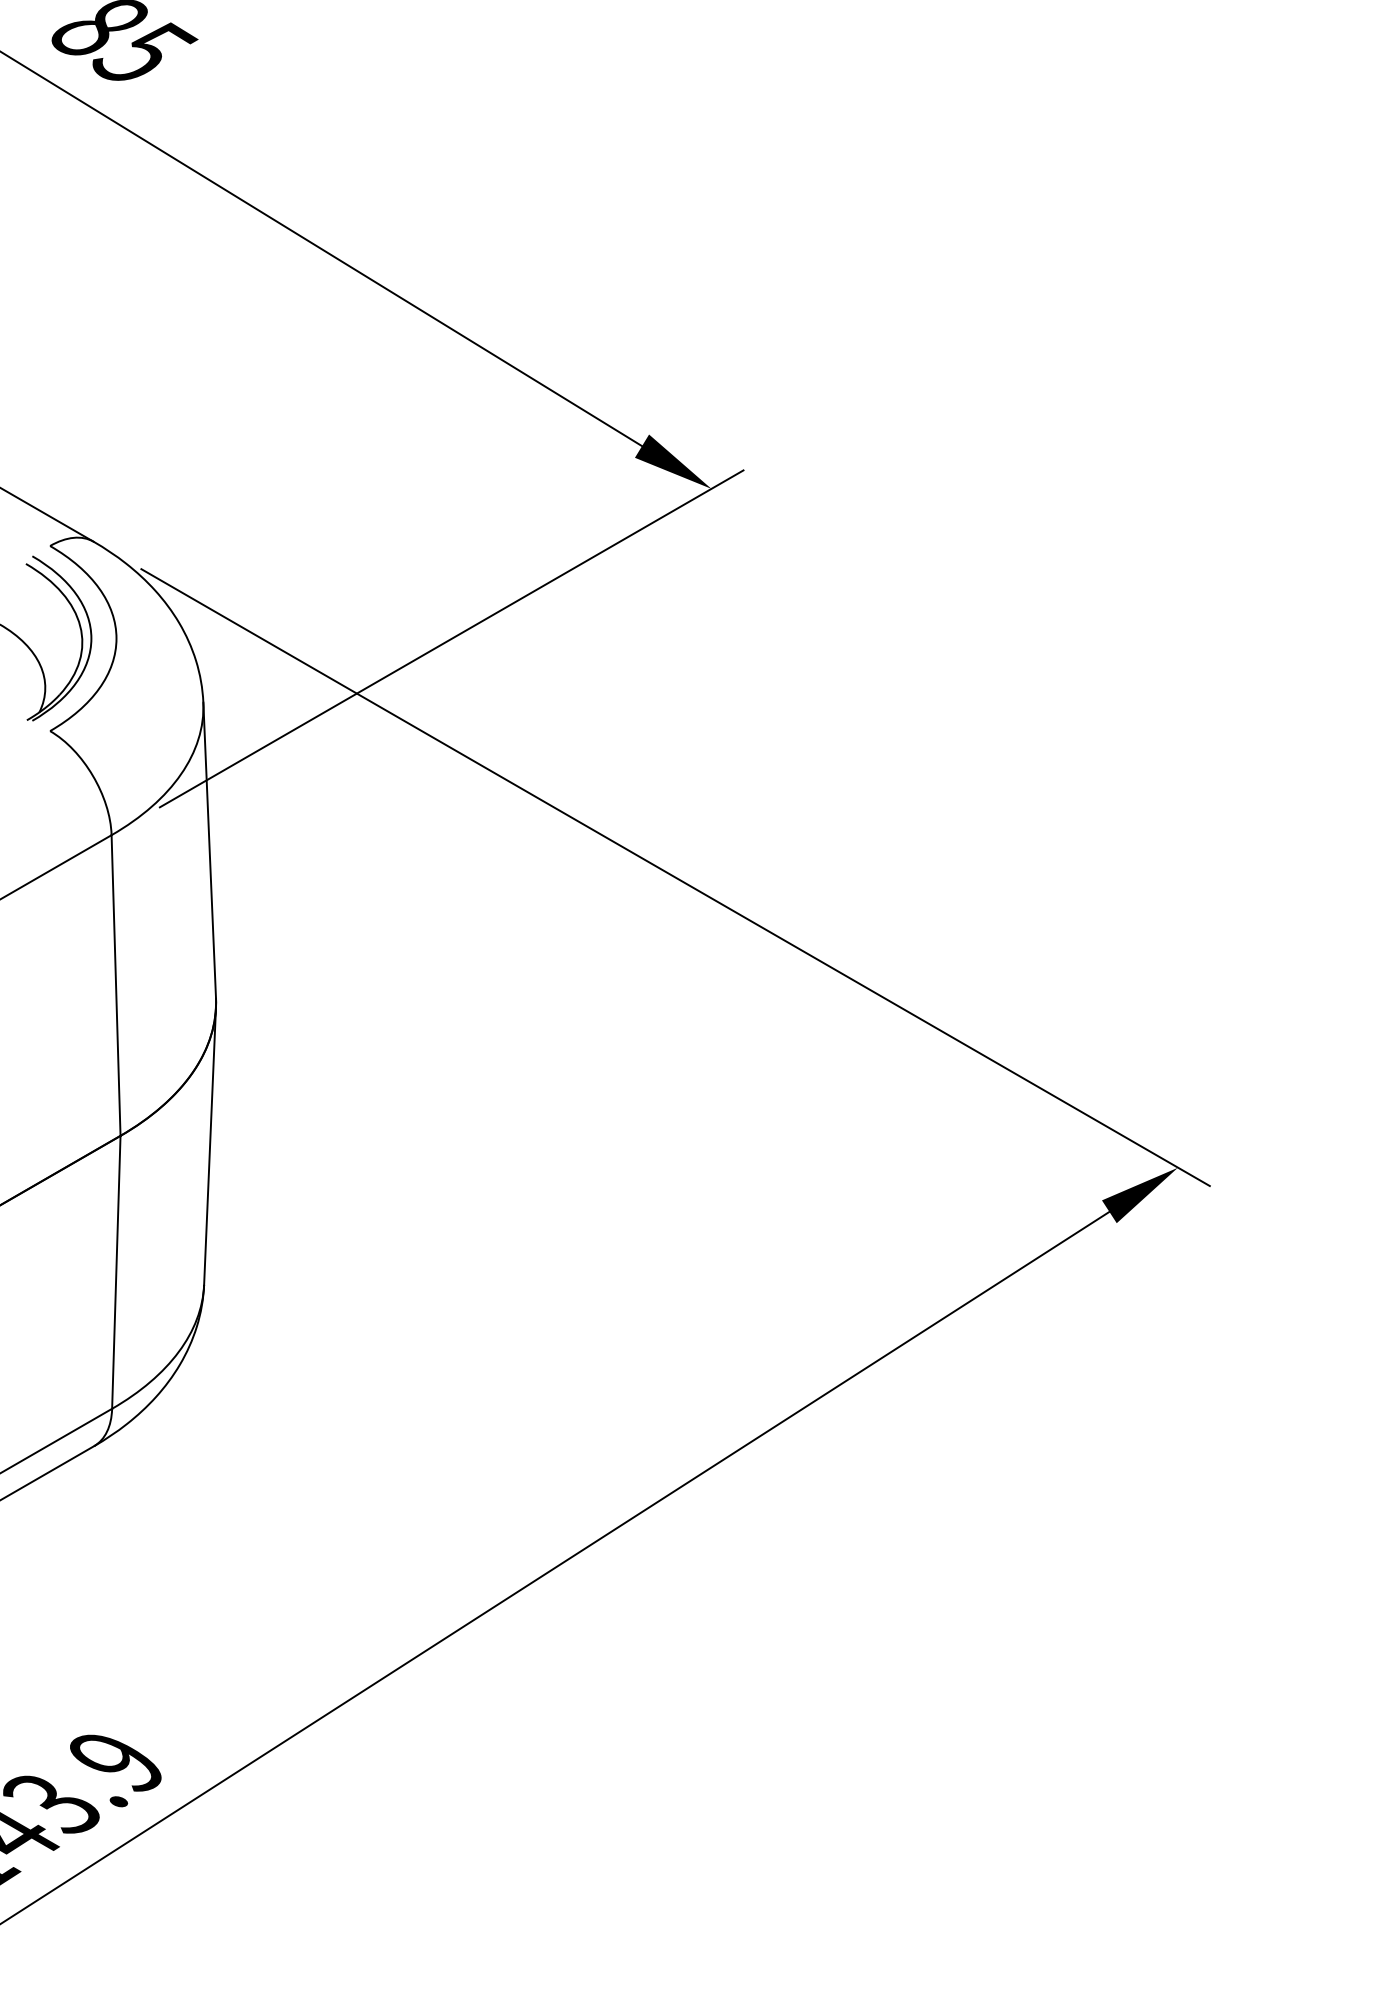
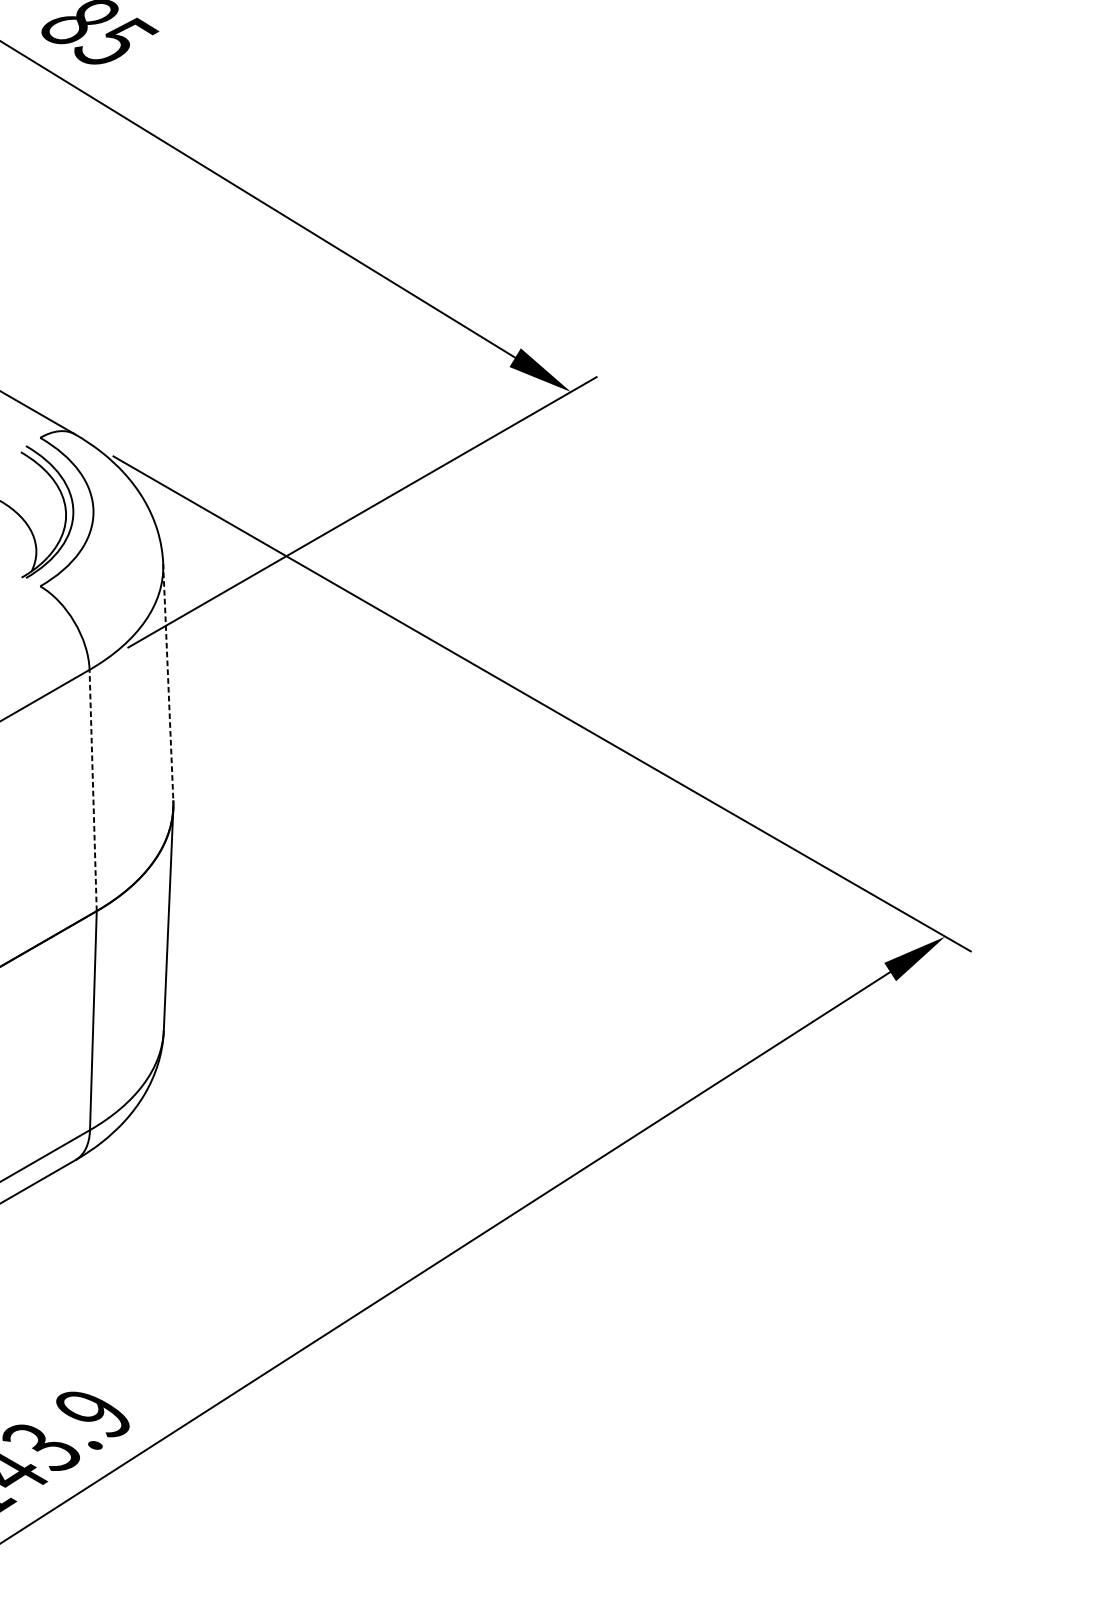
line: (209, 850) -> (168, 682), solid -> dashed
line: (116, 984) -> (93, 789), solid -> dashed

